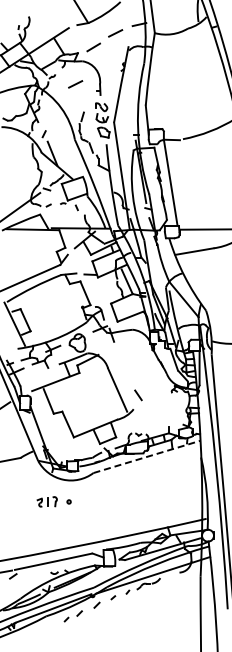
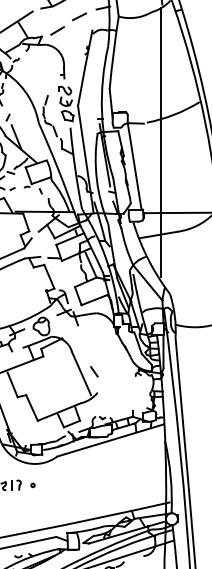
line: (75, 84) -> (39, 67), removed
line: (197, 158) -> (161, 141), added
line: (138, 395) -> (94, 371), moved
line: (146, 456) -> (110, 439), dashed -> solid

